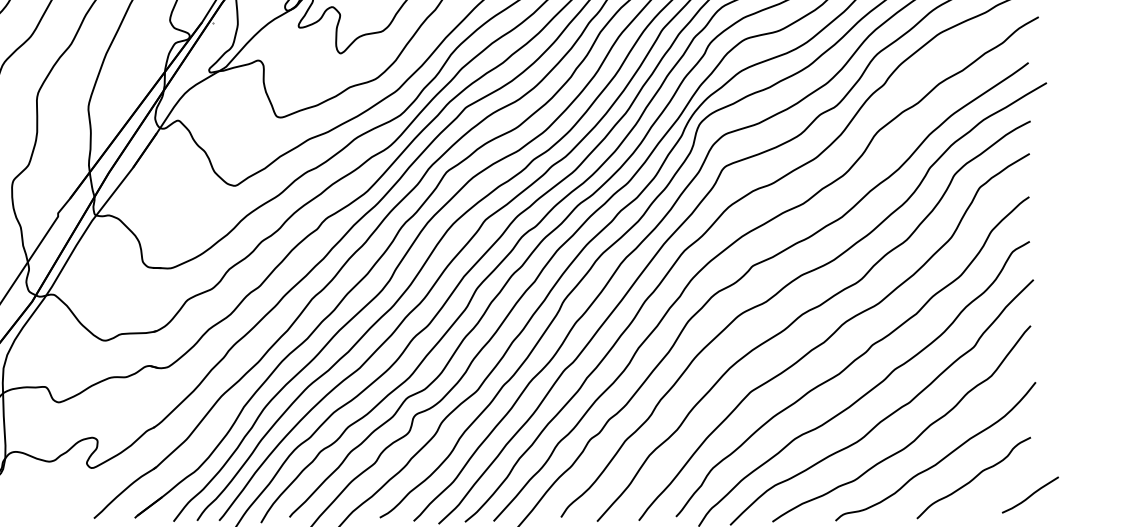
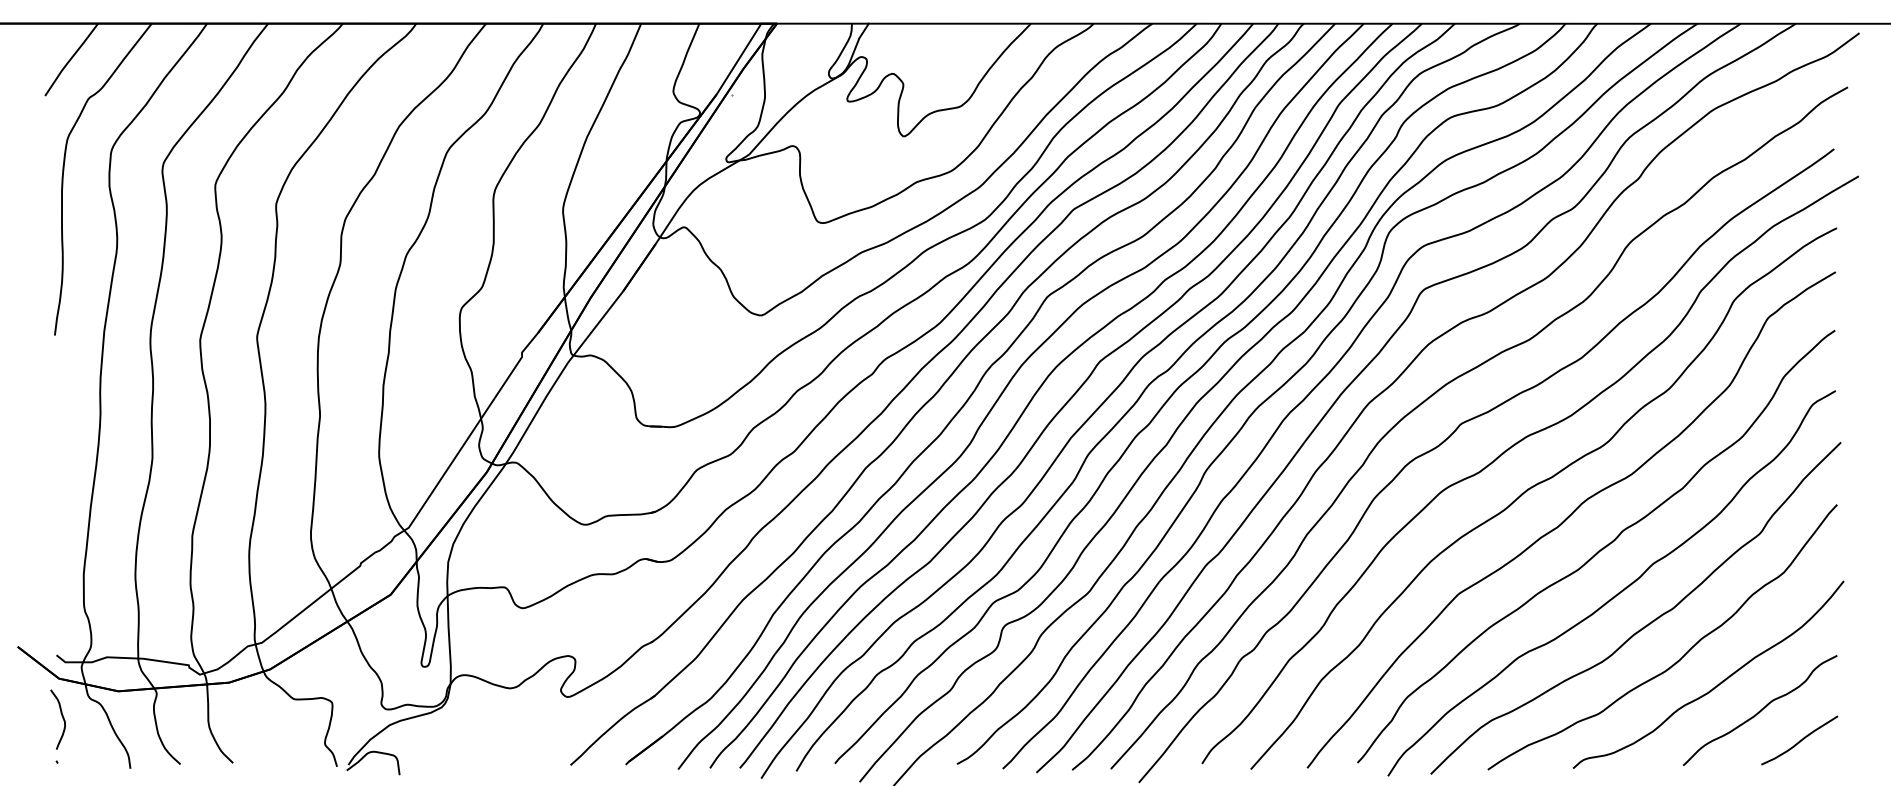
curve: (1030, 495) -> (1799, 740), moved

